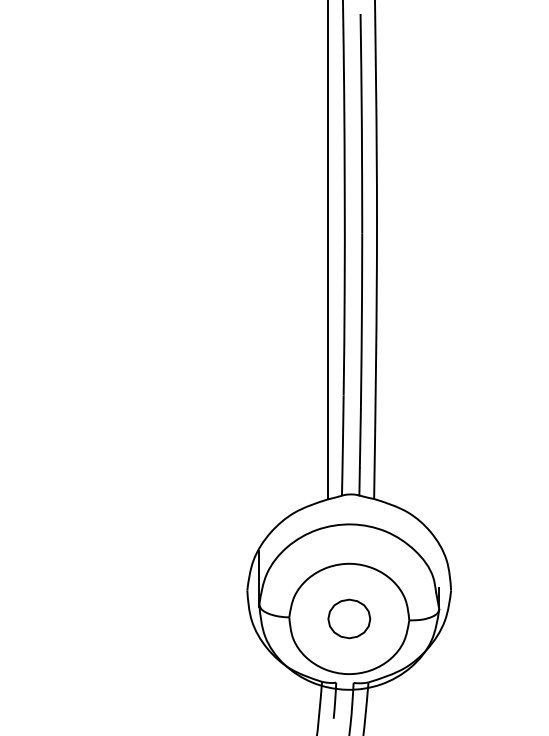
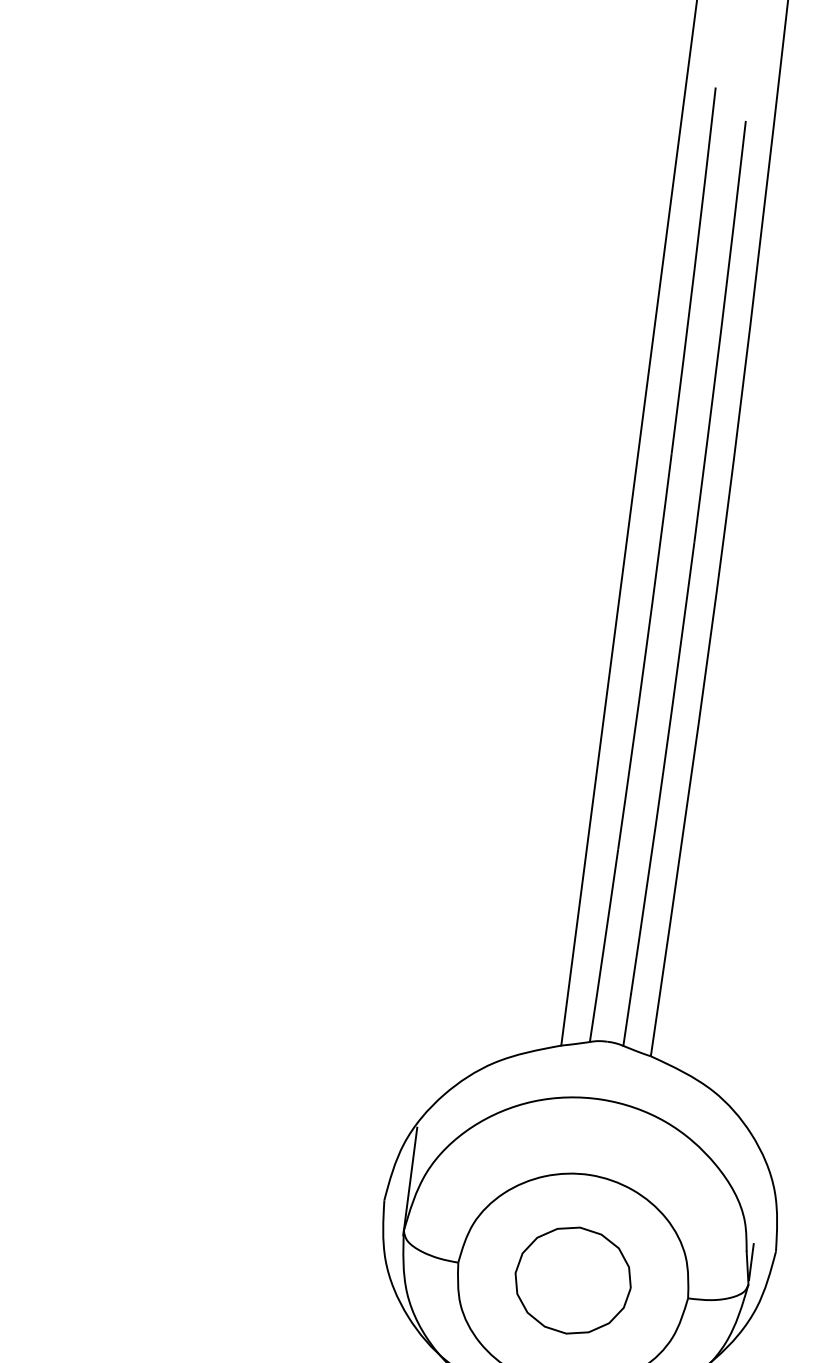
part: (349, 618) -> (573, 1279), size x1.43

